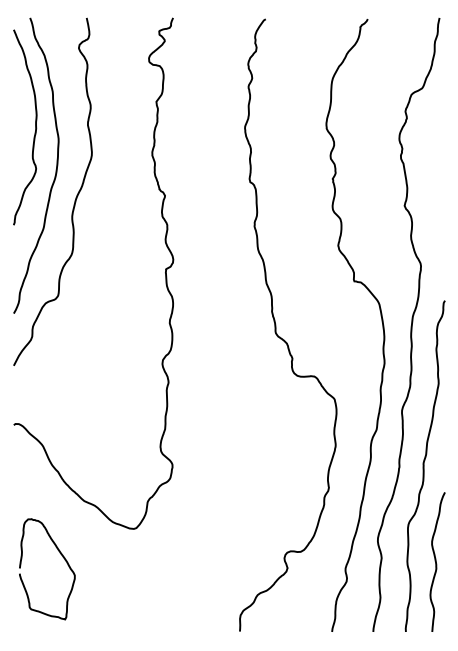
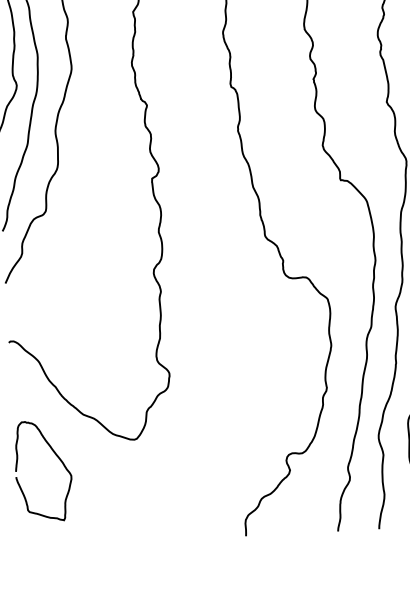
curve: (62, 557) -> (57, 458), moved

